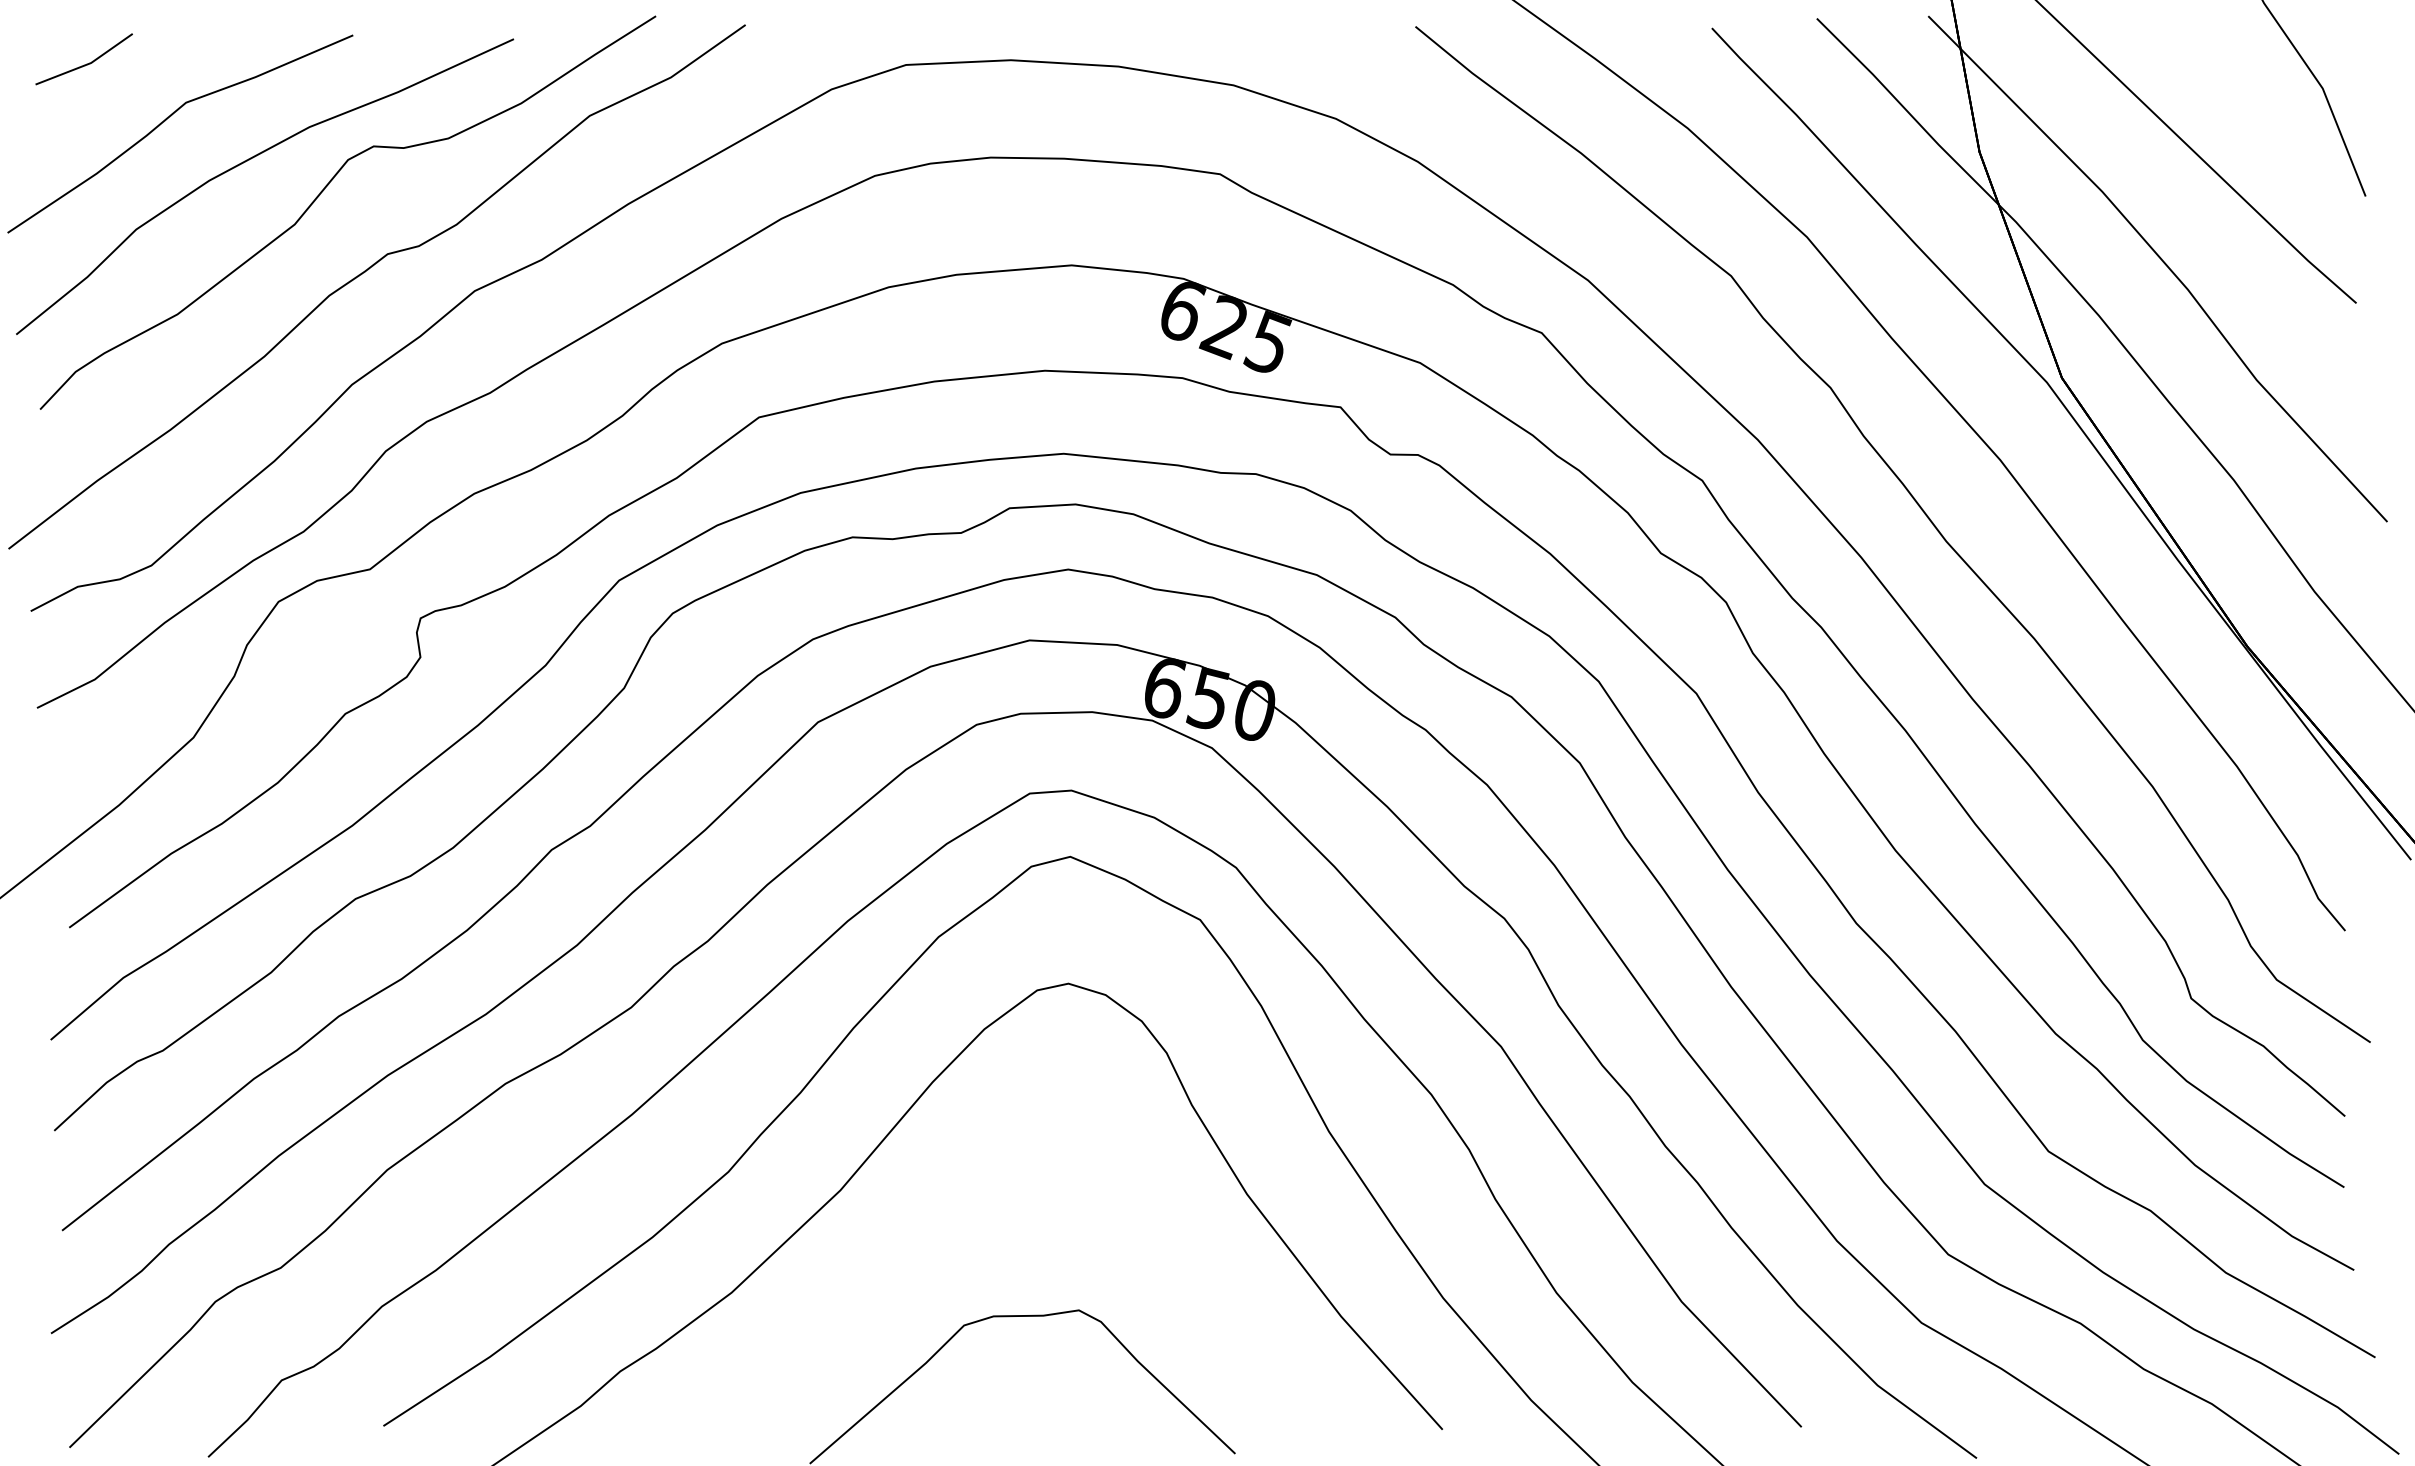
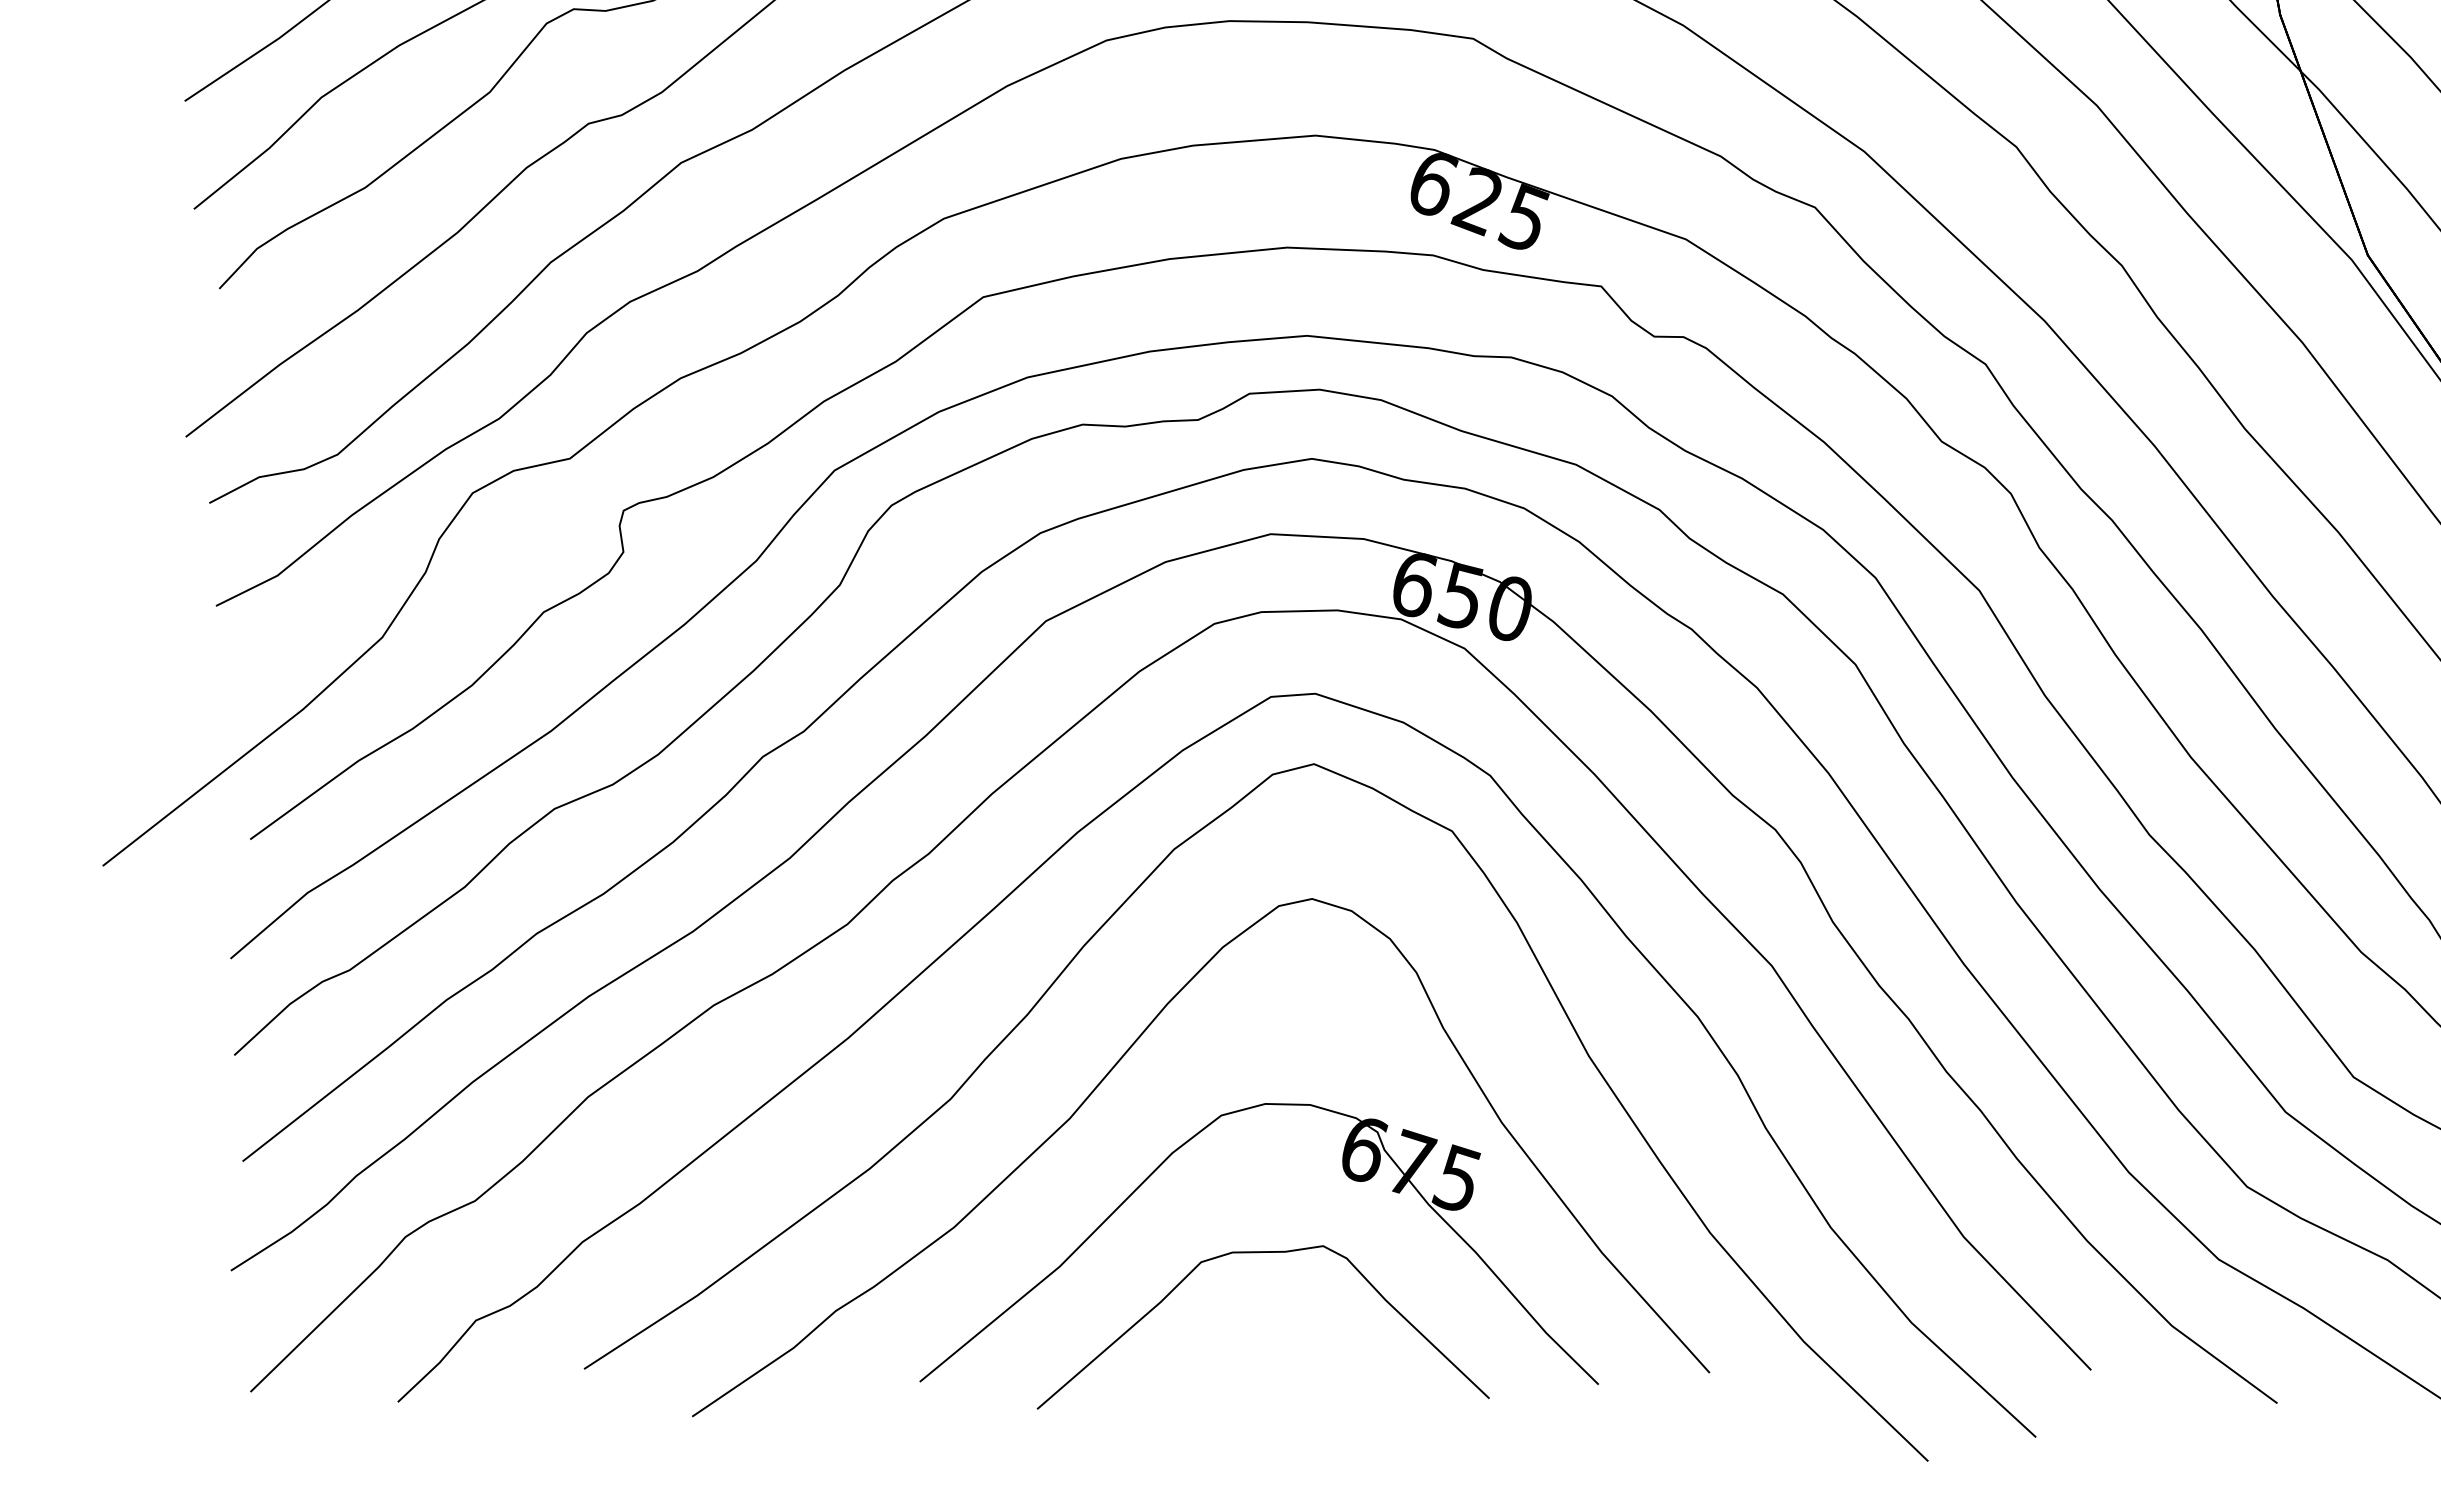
part: (1099, 1242) -> (1345, 1174), added

